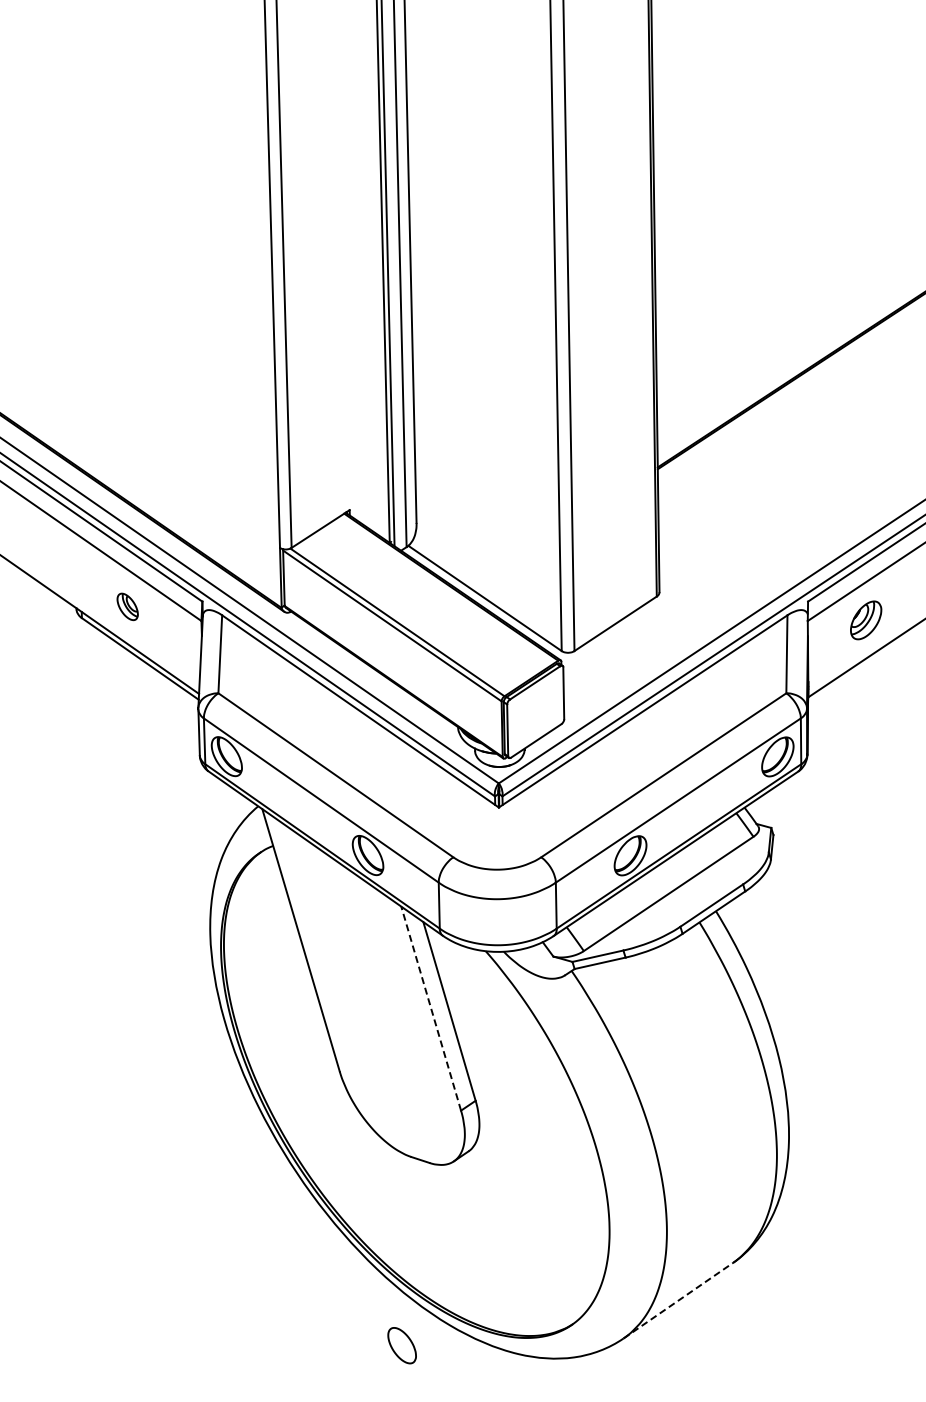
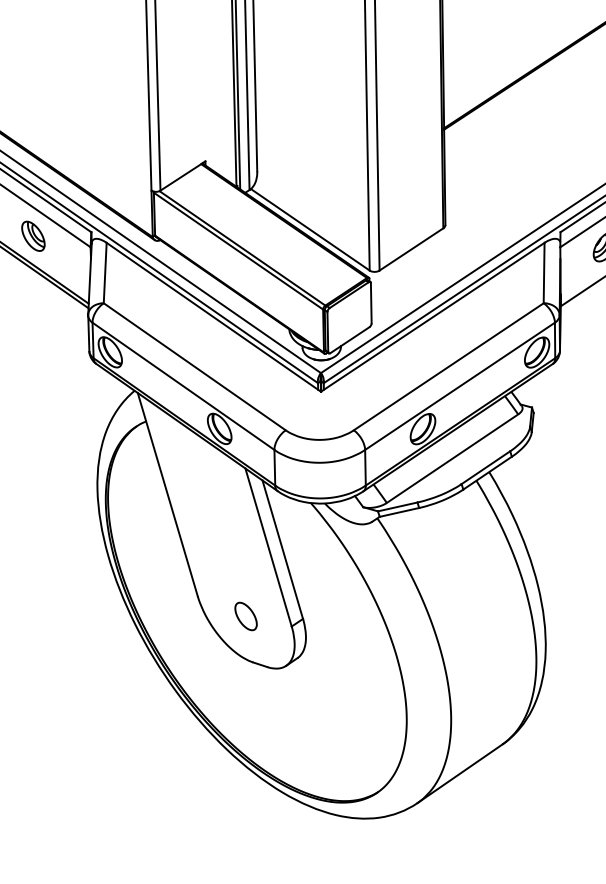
part: (127, 606) -> (33, 236), size x1.43
line: (431, 1008) -> (268, 547), dashed -> solid
line: (678, 1300) -> (460, 773), dashed -> solid
part: (401, 1345) -> (245, 616), moved

